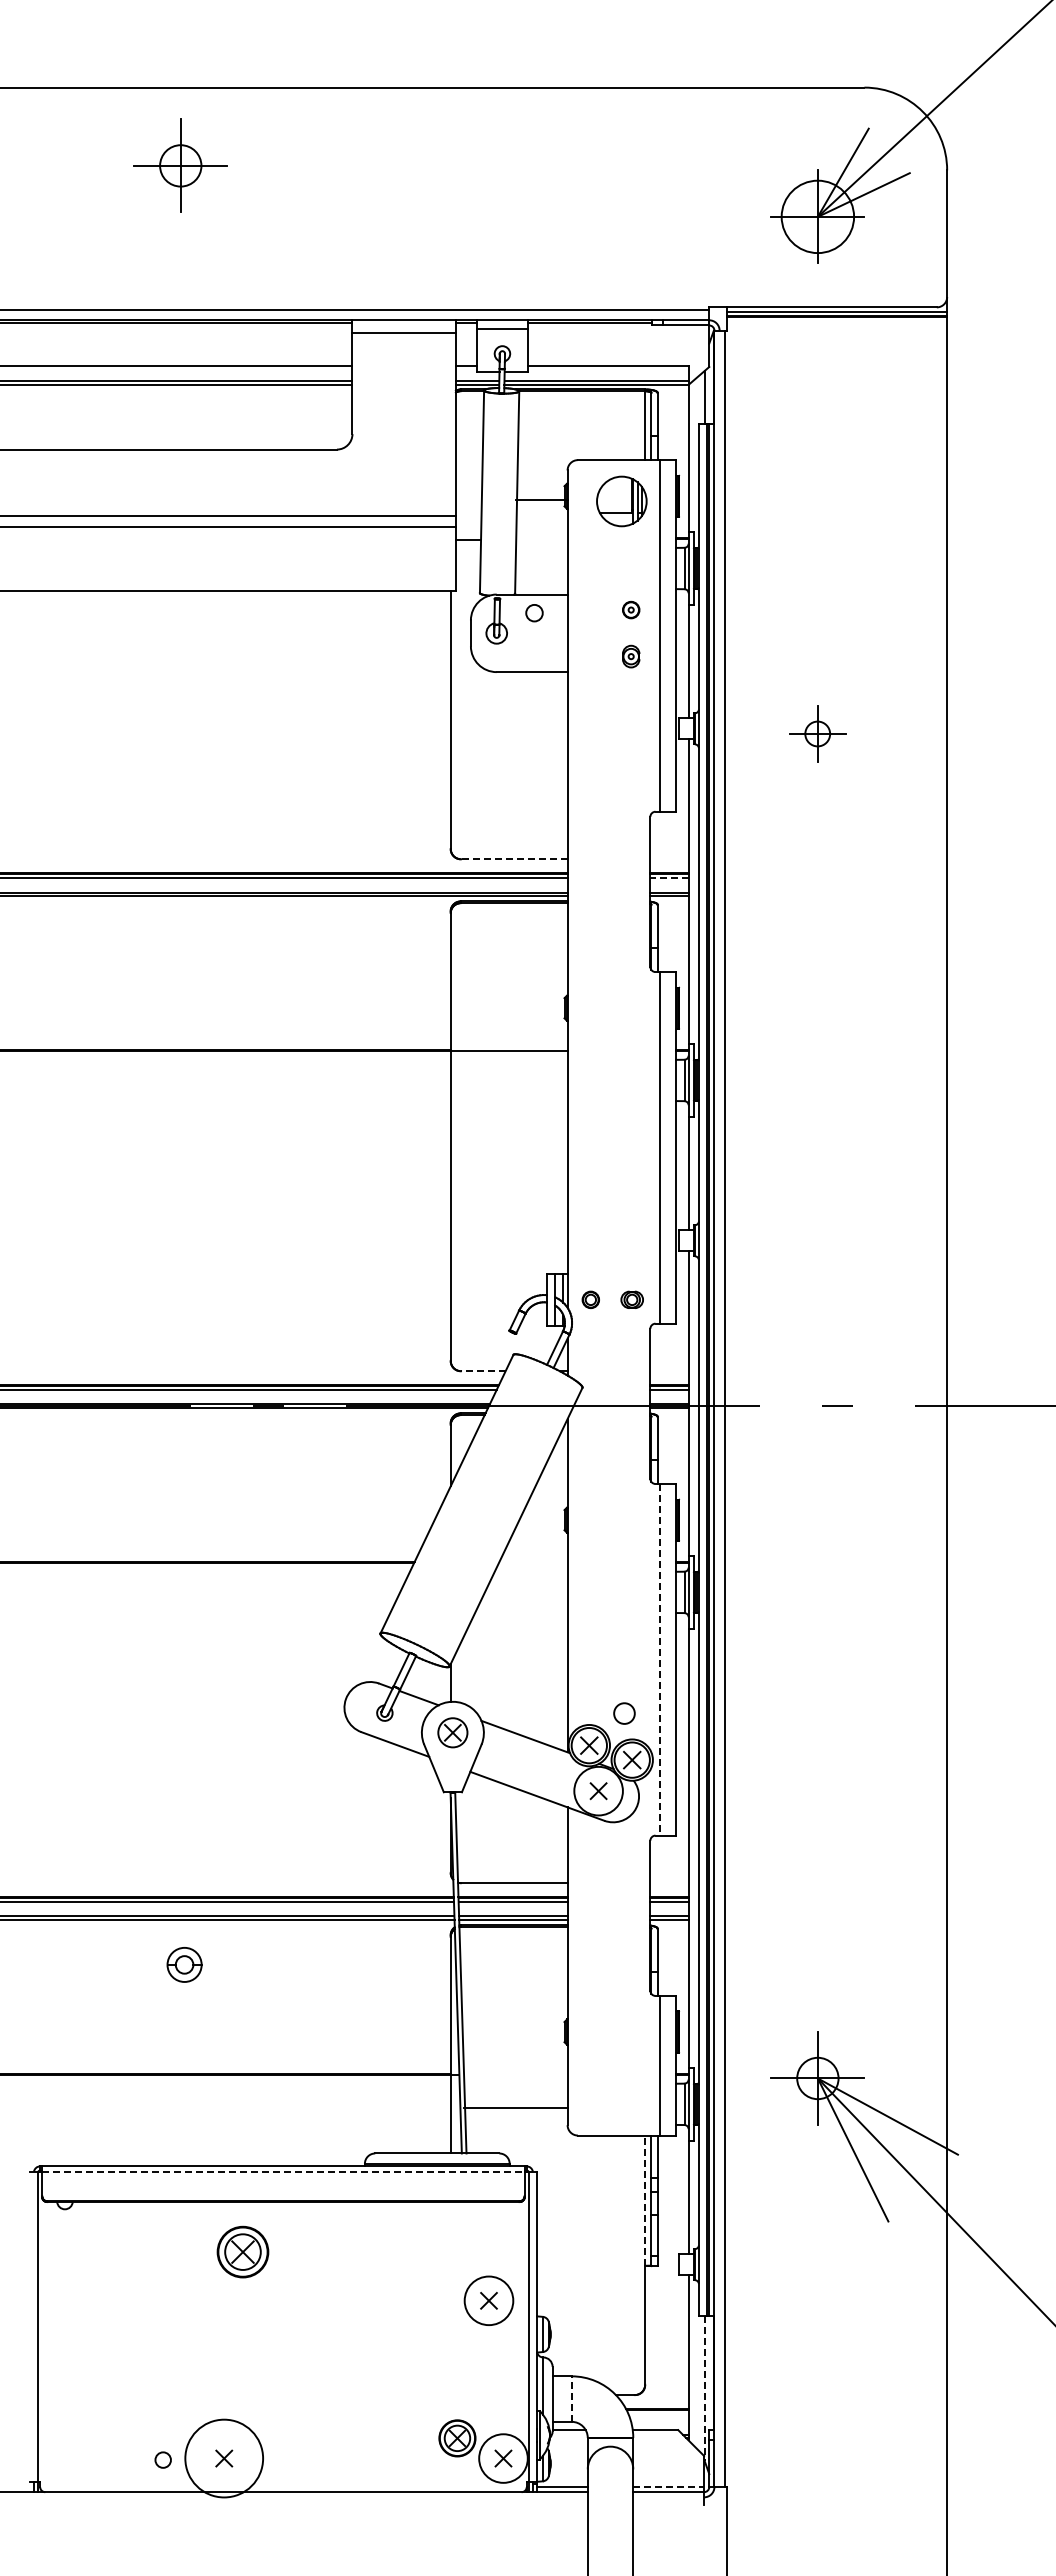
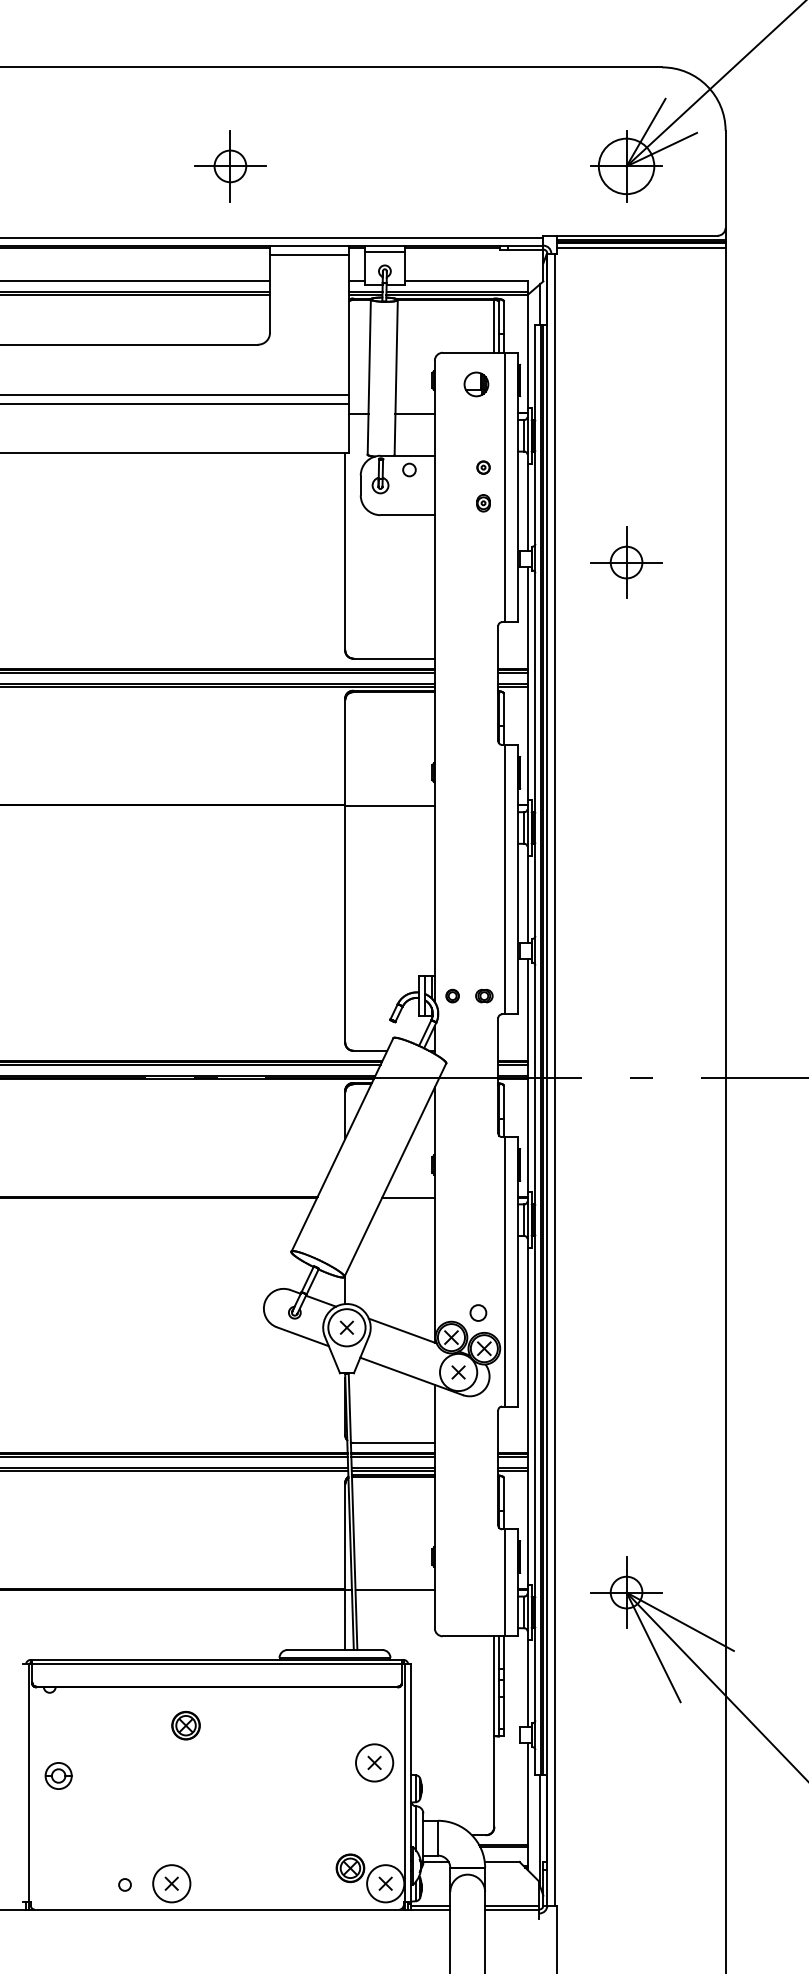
part: (180, 165) -> (230, 166), moved
line: (837, 324) -> (641, 248), added
line: (541, 499) -> (414, 413), moved
part: (621, 501) -> (476, 384), size x0.62
part: (817, 733) -> (626, 562), size x1.67
line: (513, 859) -> (393, 658), dashed -> solid
line: (668, 878) -> (512, 673), dashed -> solid
line: (482, 1371) -> (369, 1050), dashed -> solid
line: (532, 1563) -> (407, 1198), added
line: (659, 1659) -> (505, 1271), dashed -> solid
circle: (452, 1732) -> (346, 1327), size x1.67
part: (184, 1964) -> (58, 1775), moved
line: (515, 2108) -> (394, 1590), moved
line: (283, 2171) -> (217, 1663), dashed -> solid
line: (645, 2200) -> (494, 1686), dashed -> solid
part: (242, 2252) -> (185, 1725), size x0.71
line: (704, 2389) -> (539, 1830), dashed -> solid
line: (571, 2399) -> (437, 1838), dashed -> solid
circle: (223, 2458) -> (171, 1883), size x0.62
line: (669, 2487) -> (512, 1905), dashed -> solid

